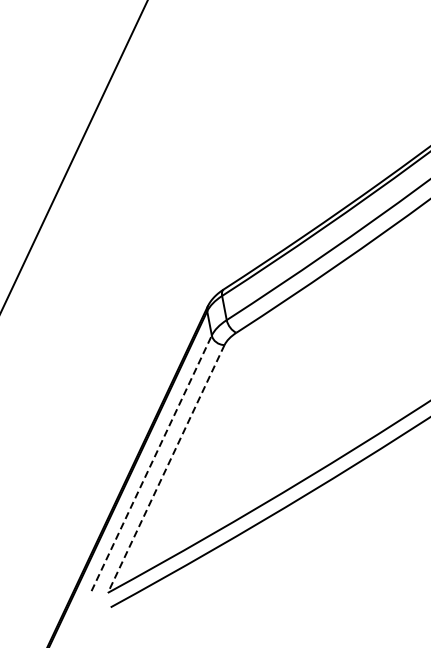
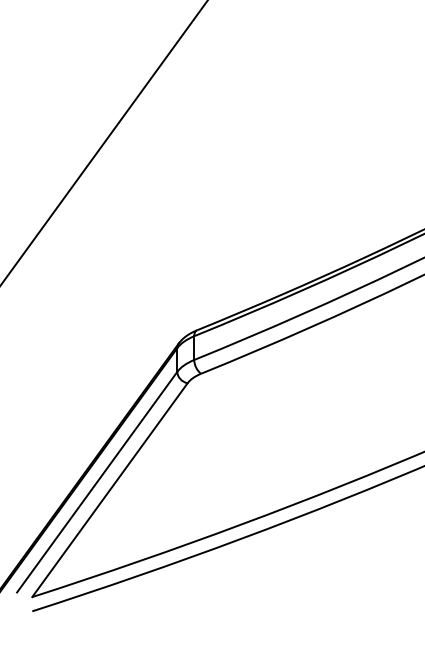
line: (151, 462) -> (97, 481), dashed -> solid
line: (165, 469) -> (109, 490), dashed -> solid

